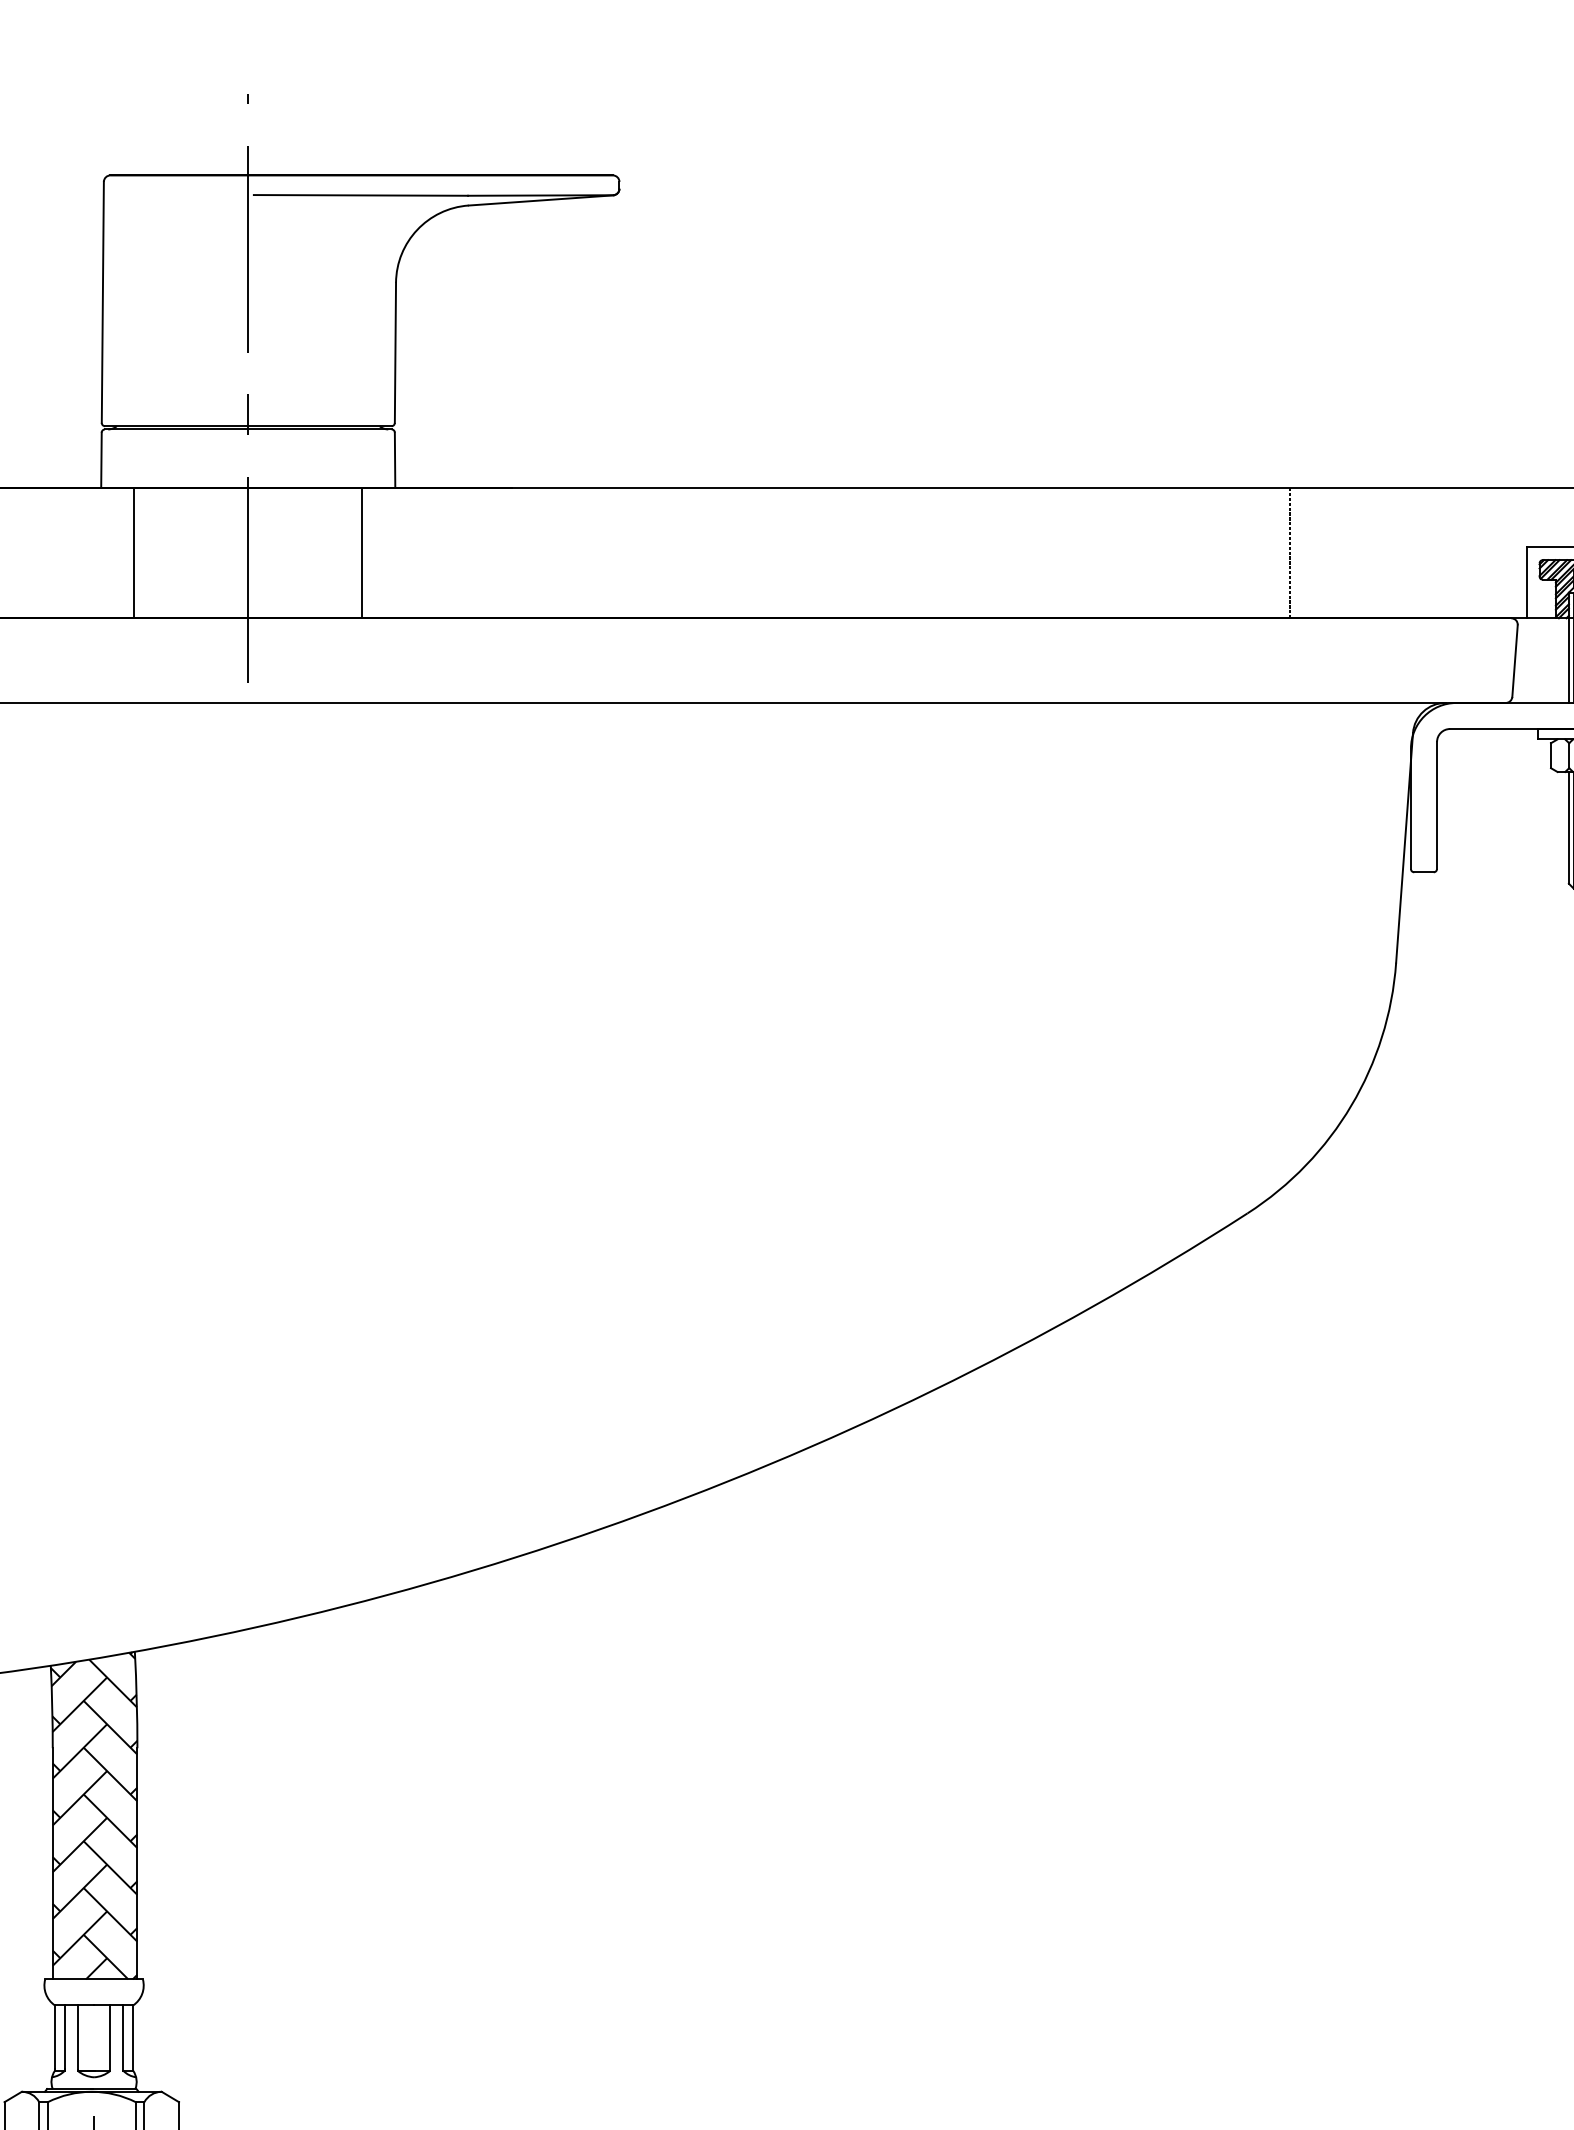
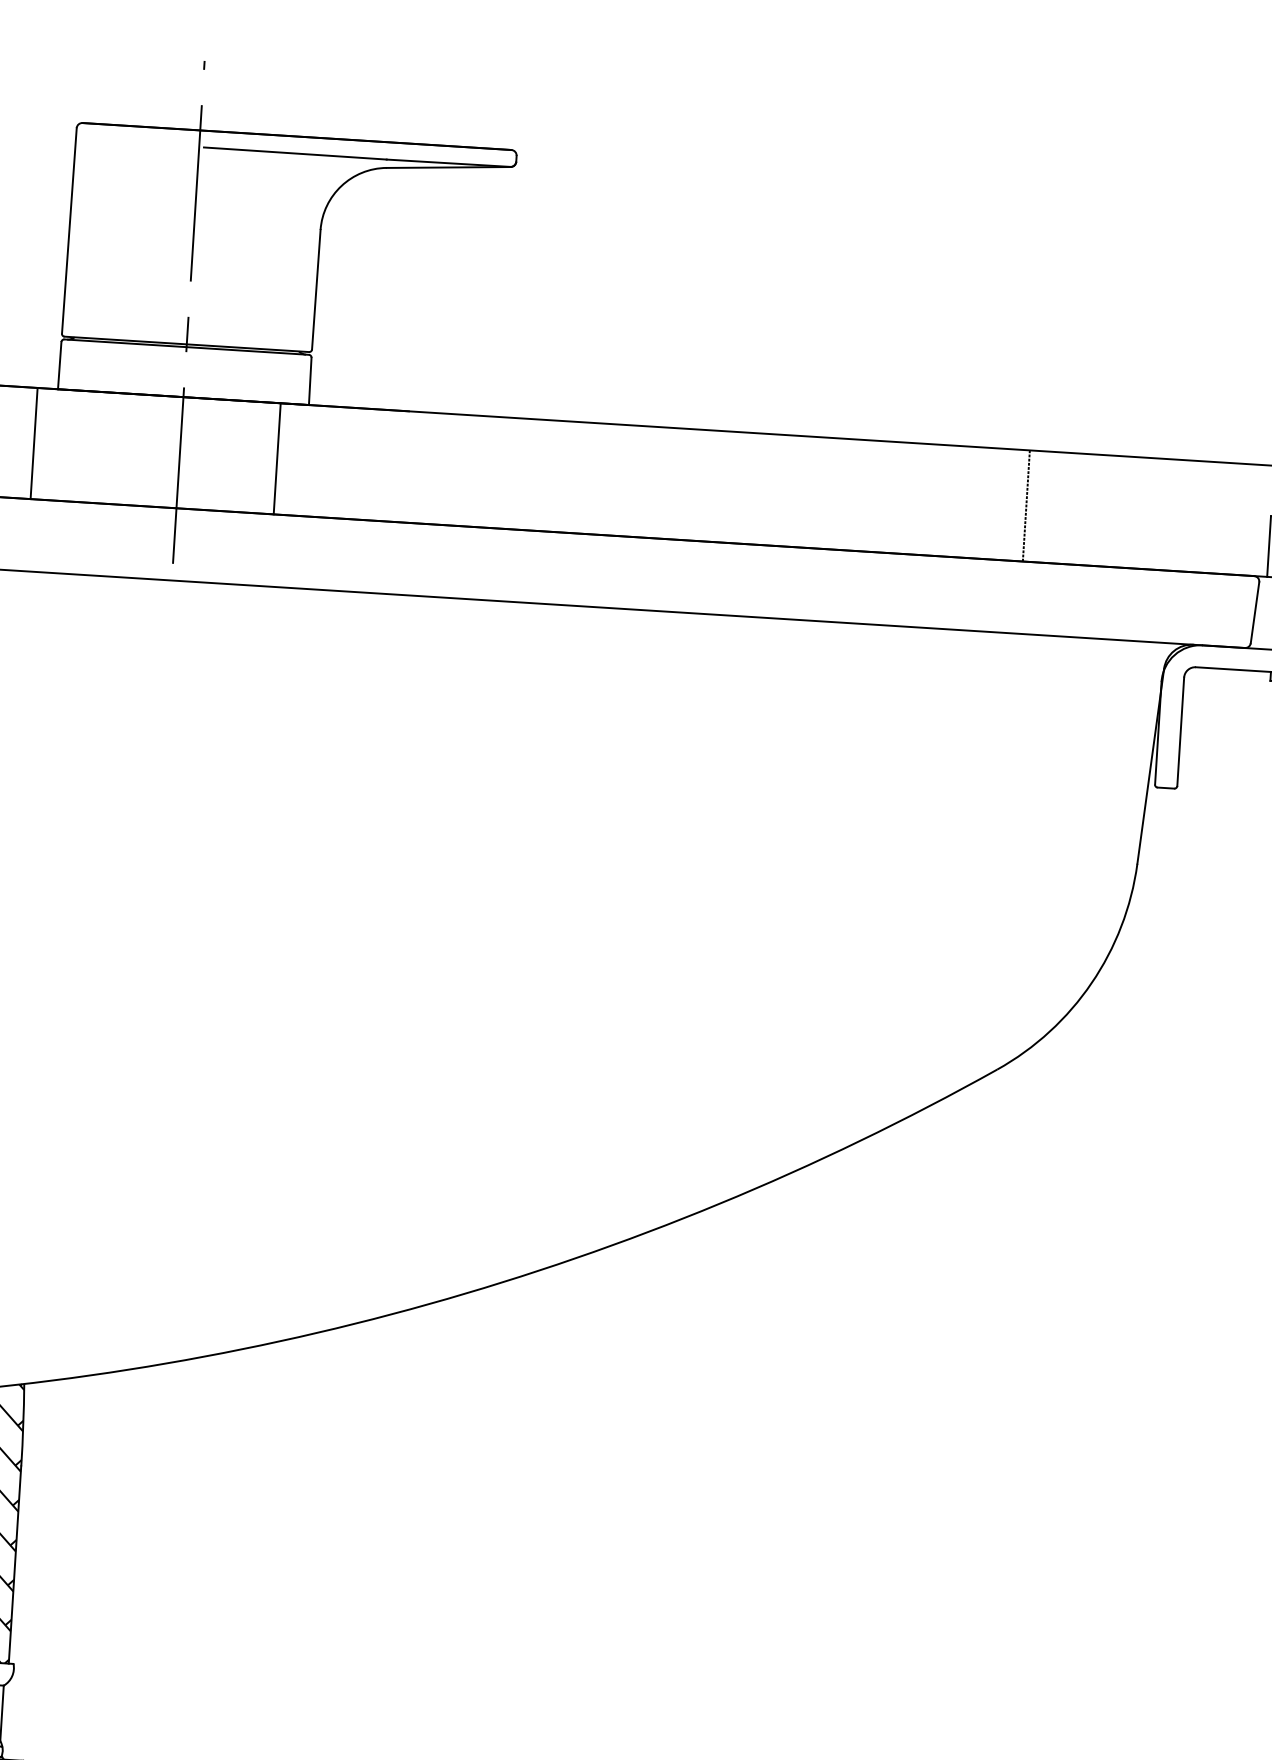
line: (134, 553) -> (34, 443), moved
line: (1290, 553) -> (1026, 506), moved

